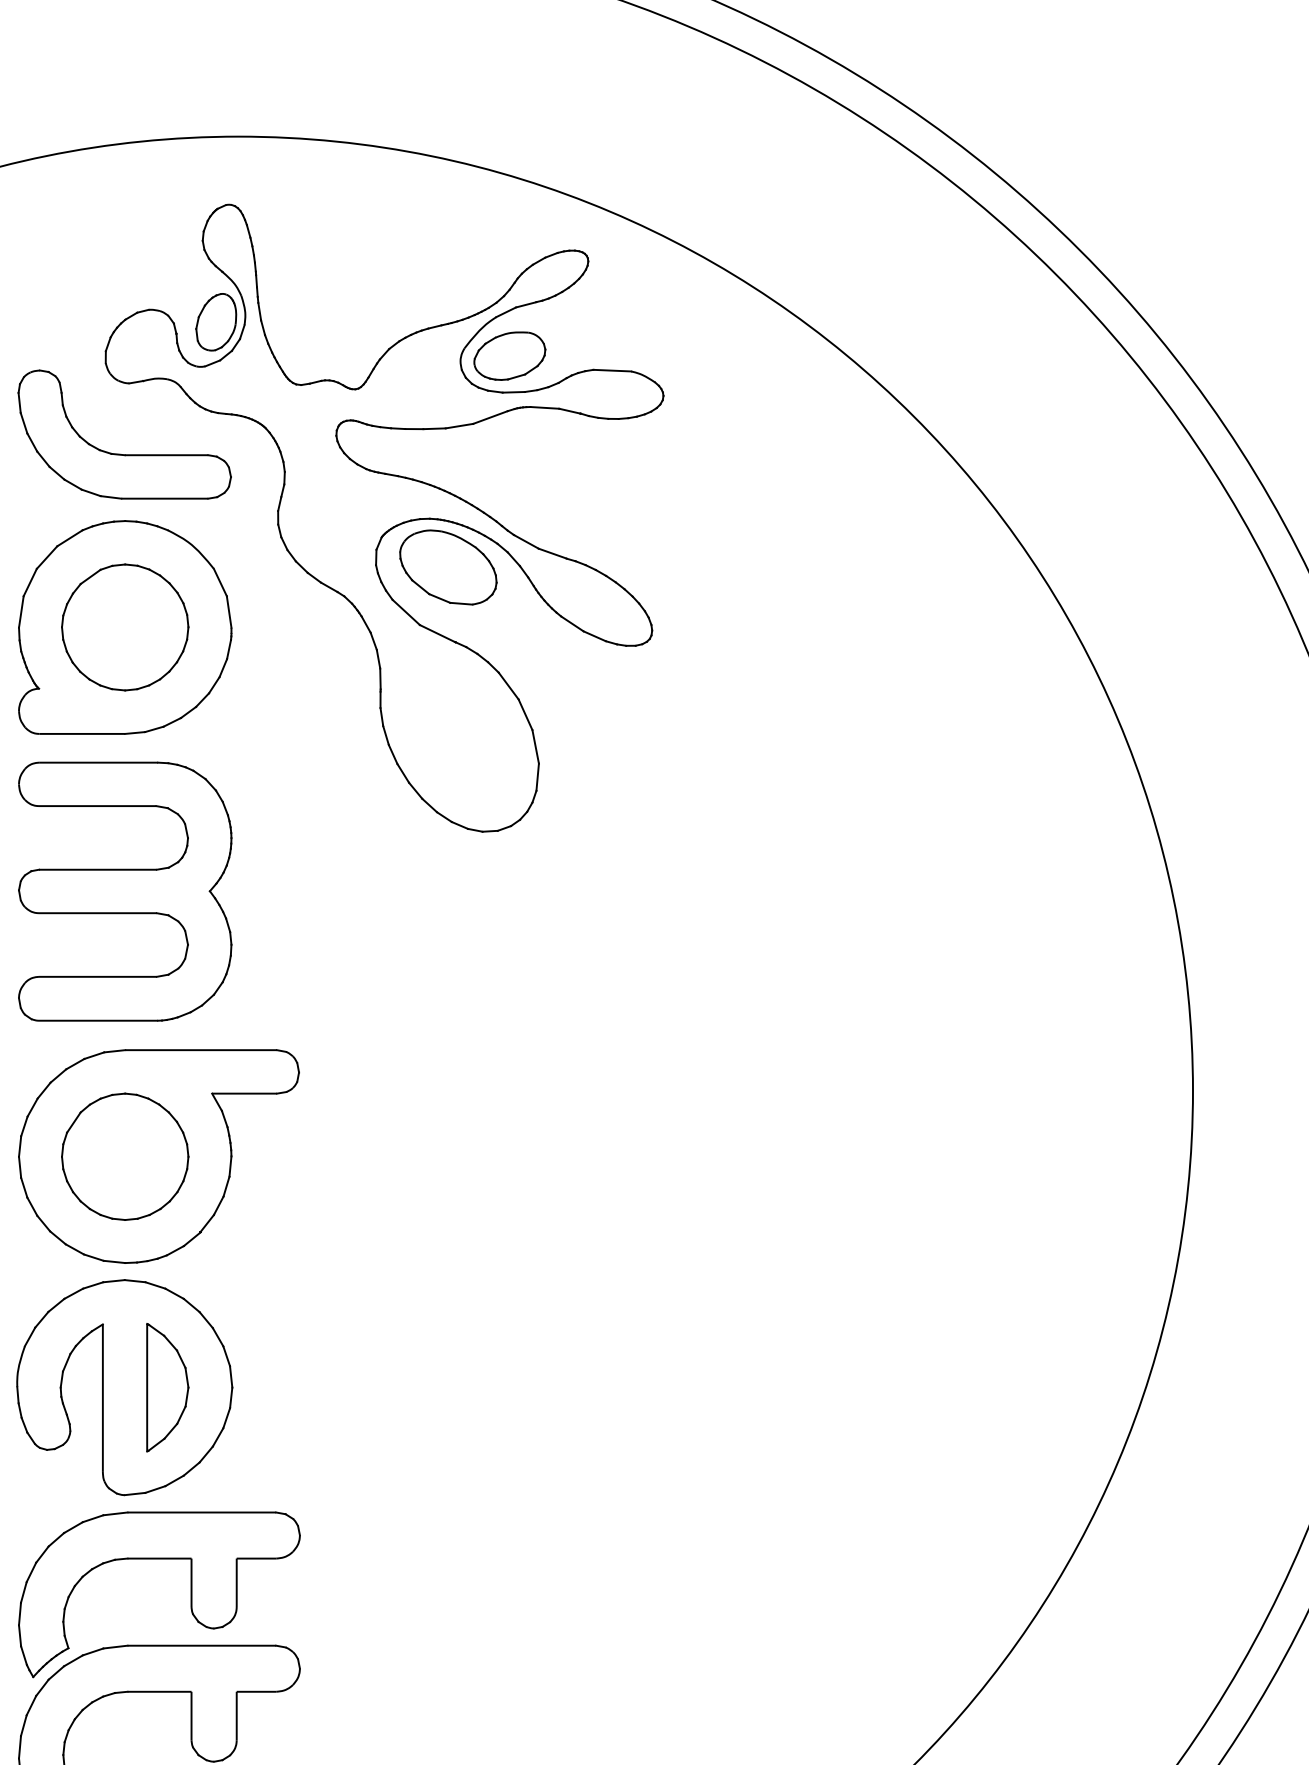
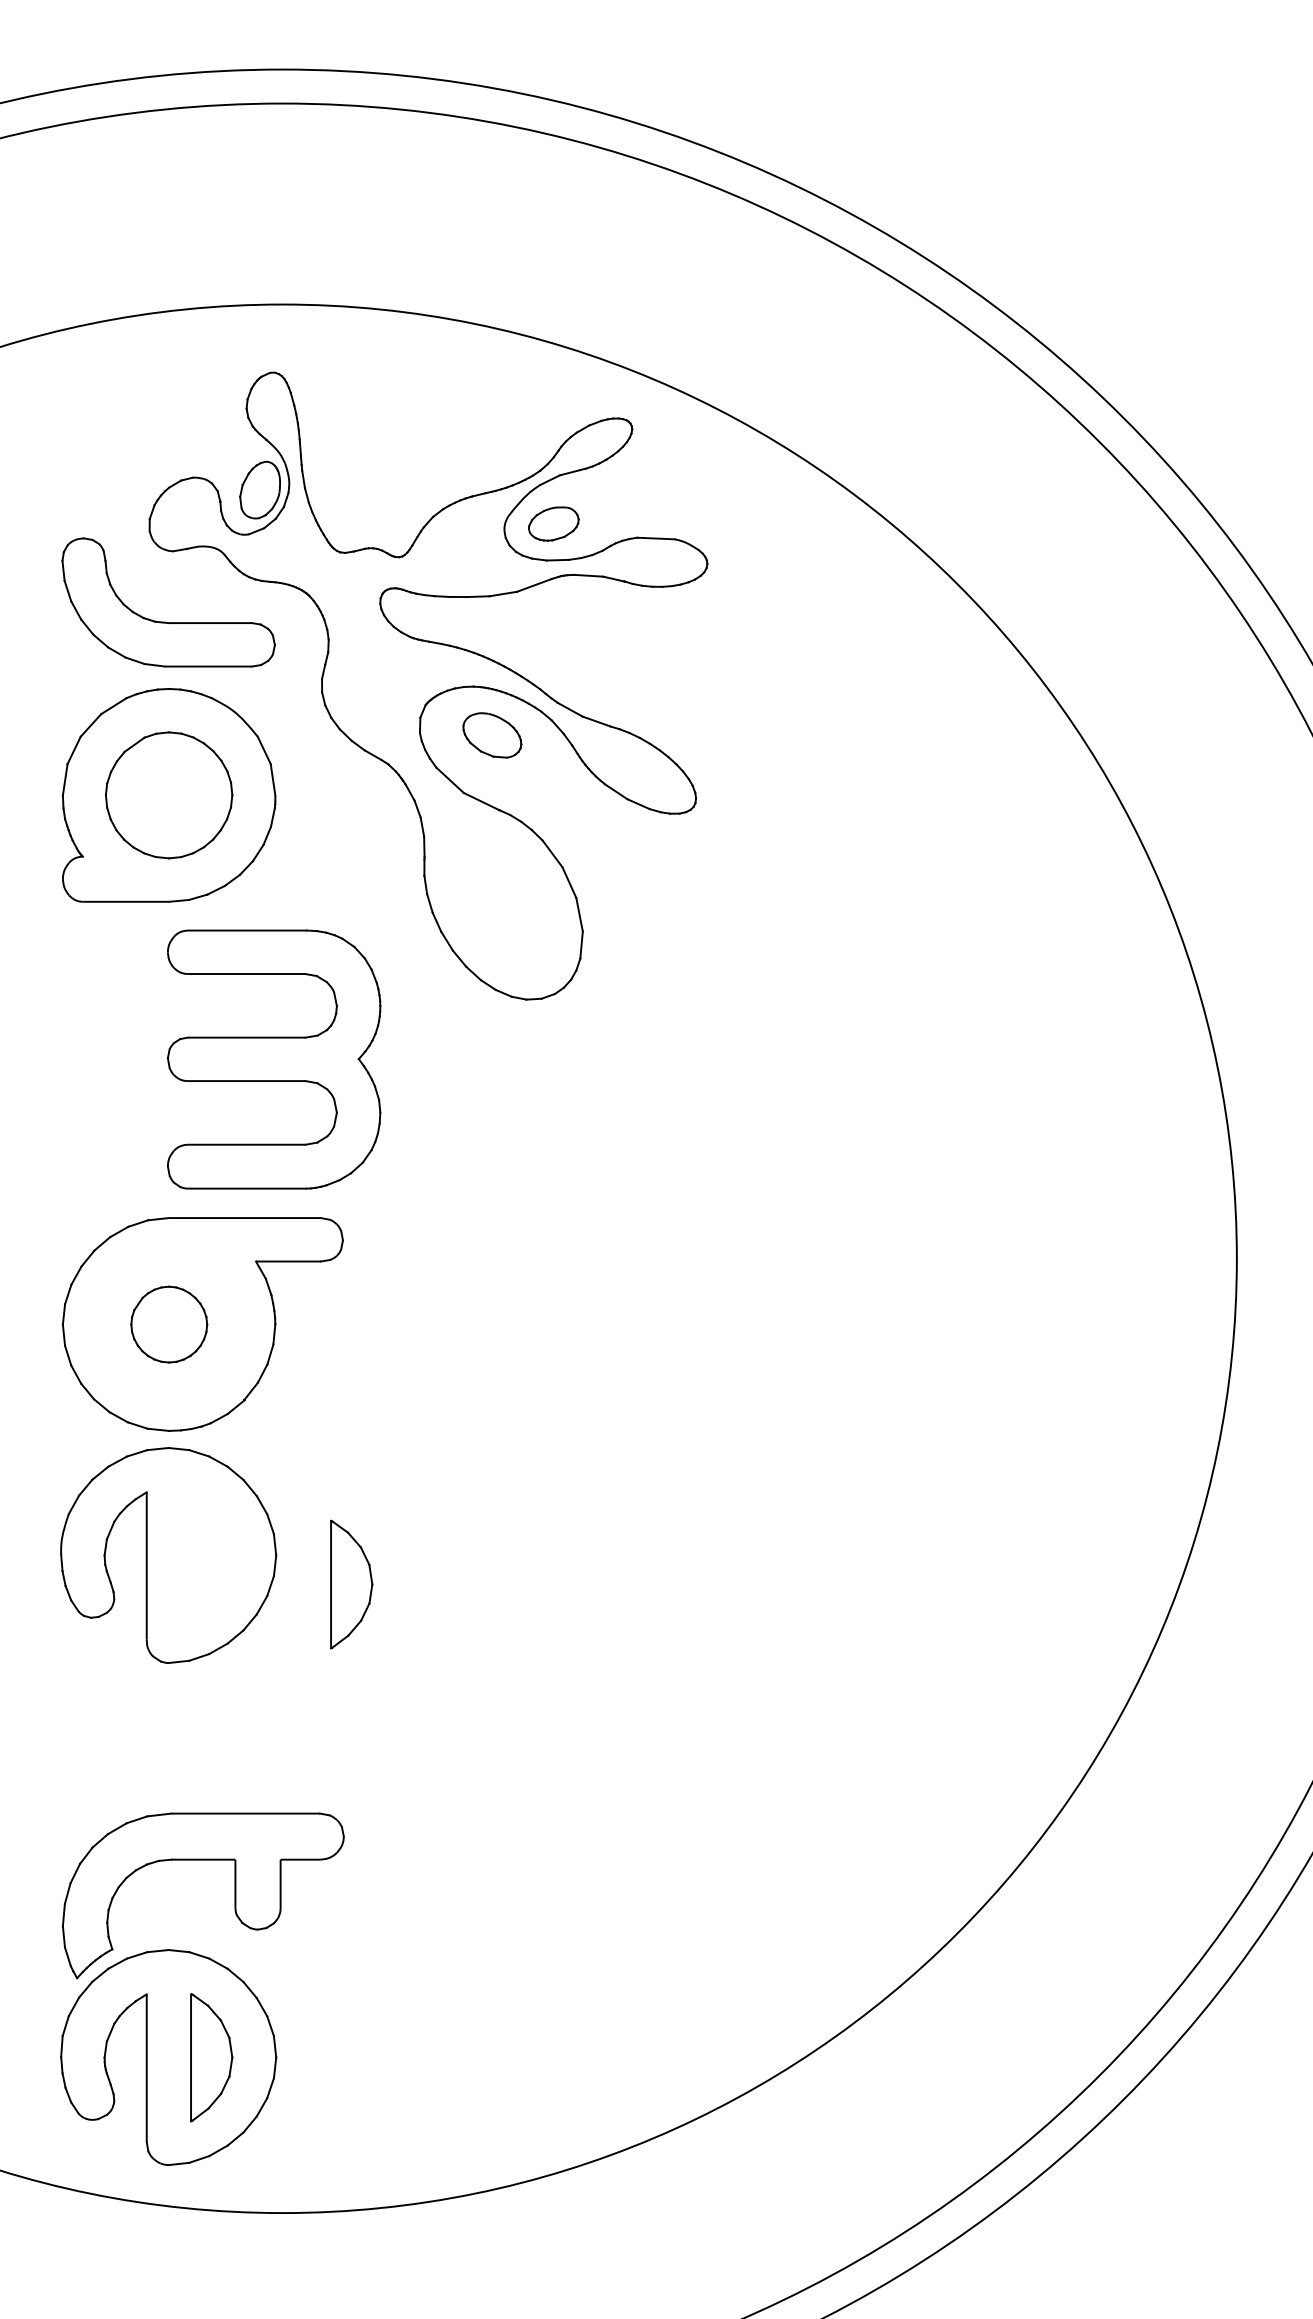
part: (509, 355) -> (553, 523), size x0.7
part: (448, 567) -> (492, 735), size x0.6
part: (124, 891) -> (273, 1059), moved
part: (125, 1156) -> (169, 1324), size x0.6
part: (167, 1387) -> (351, 1584), moved
part: (190, 1594) -> (234, 1762), removed

